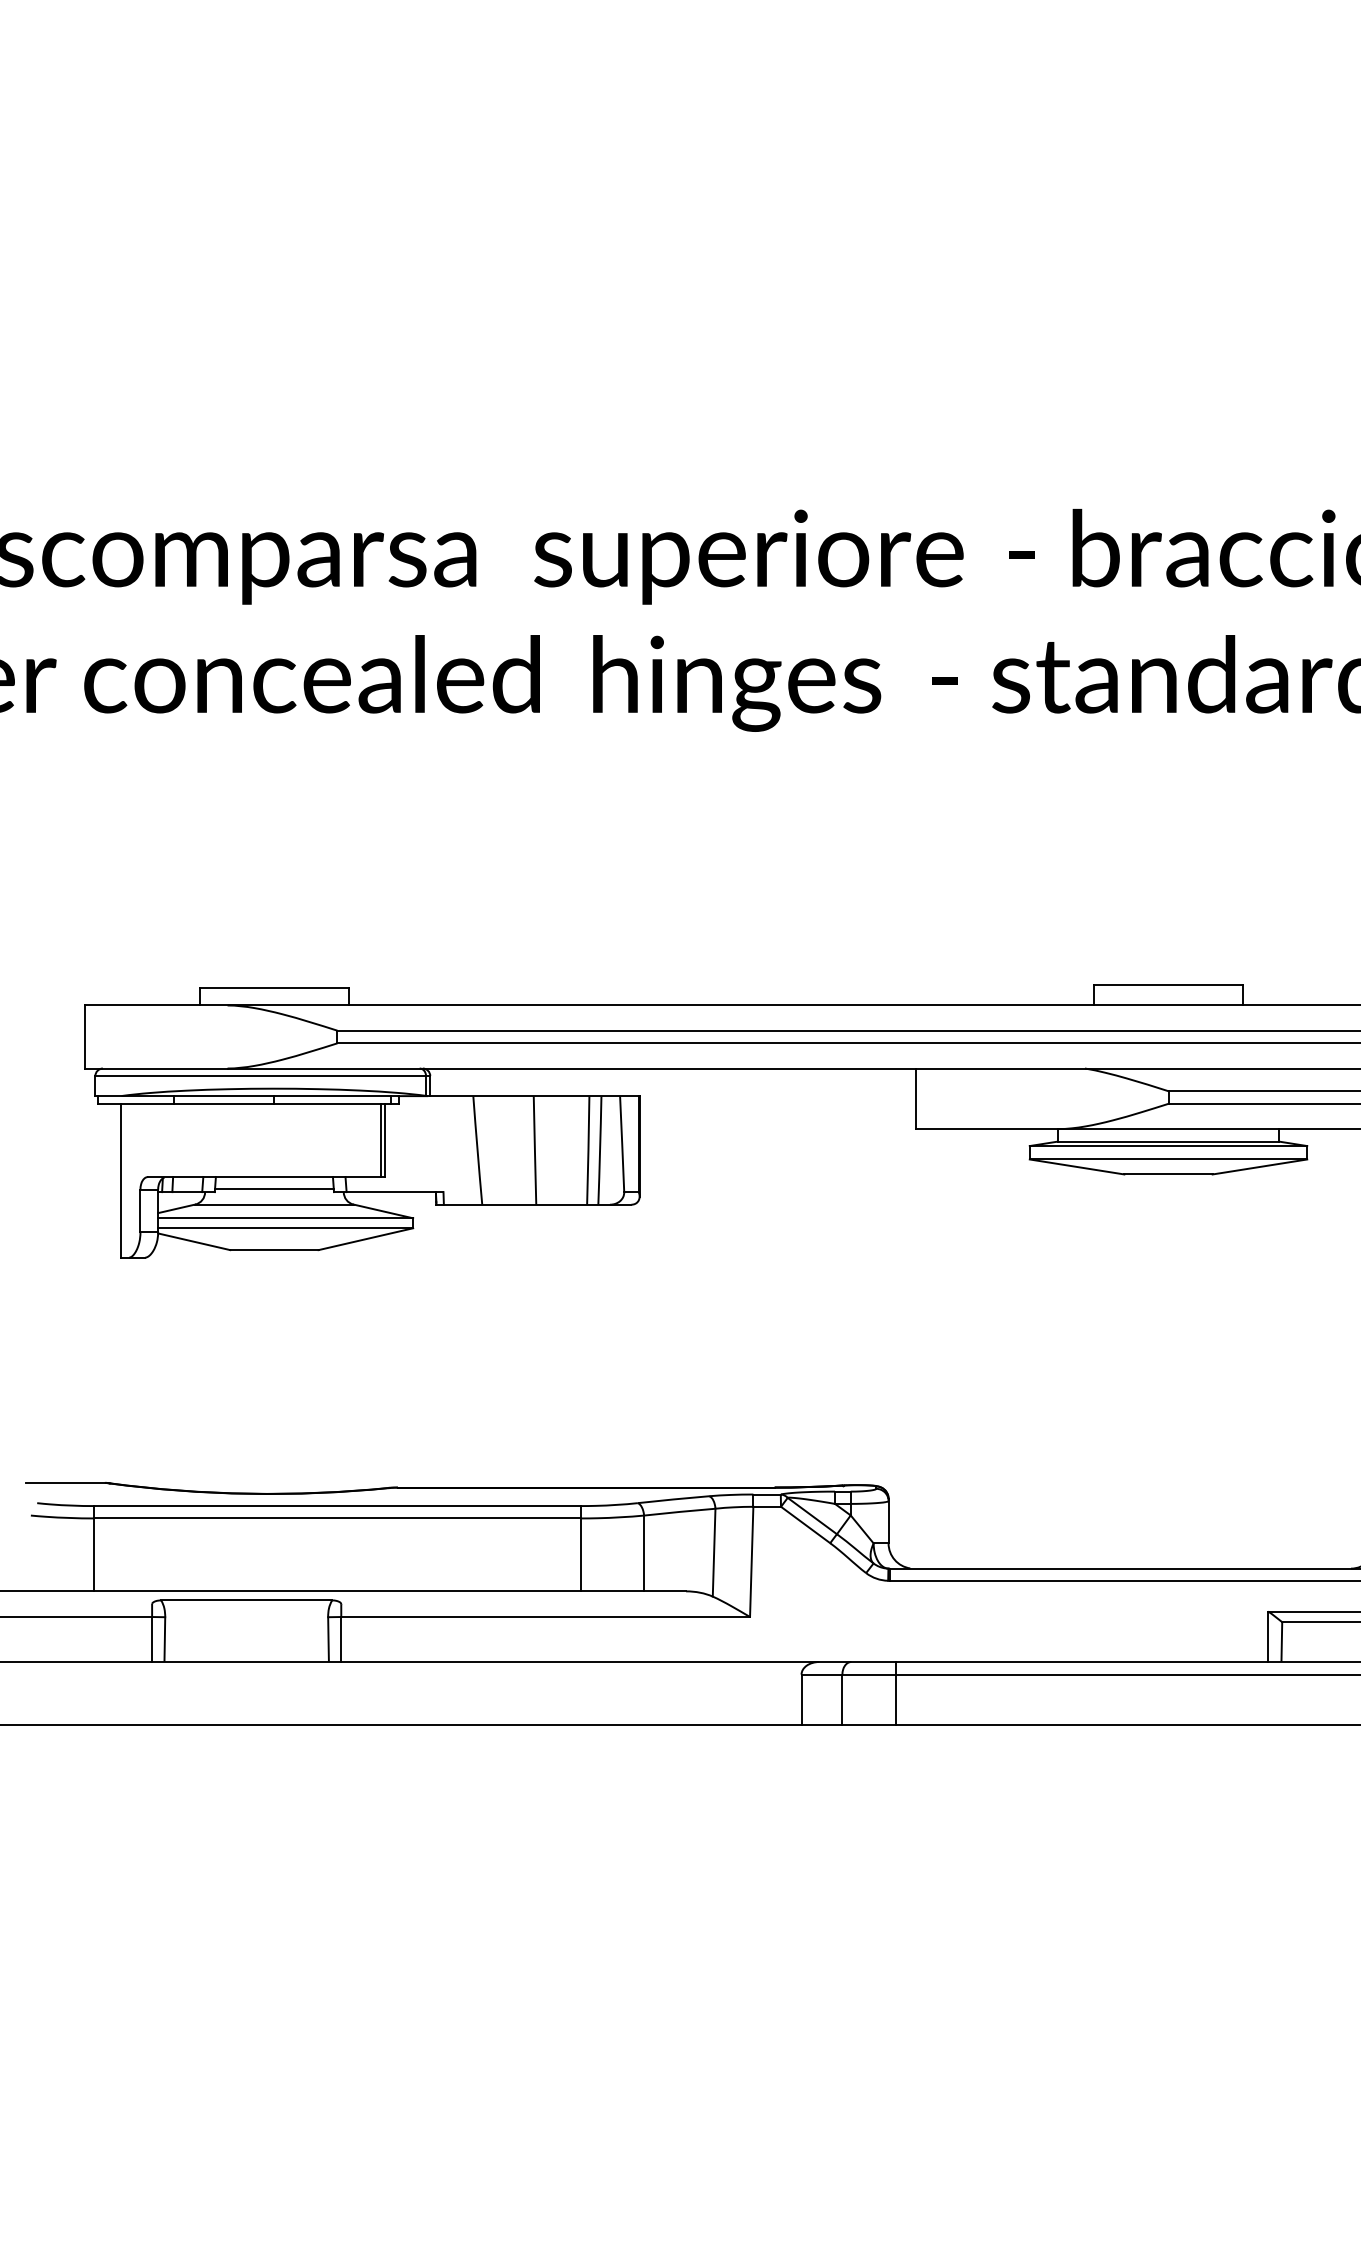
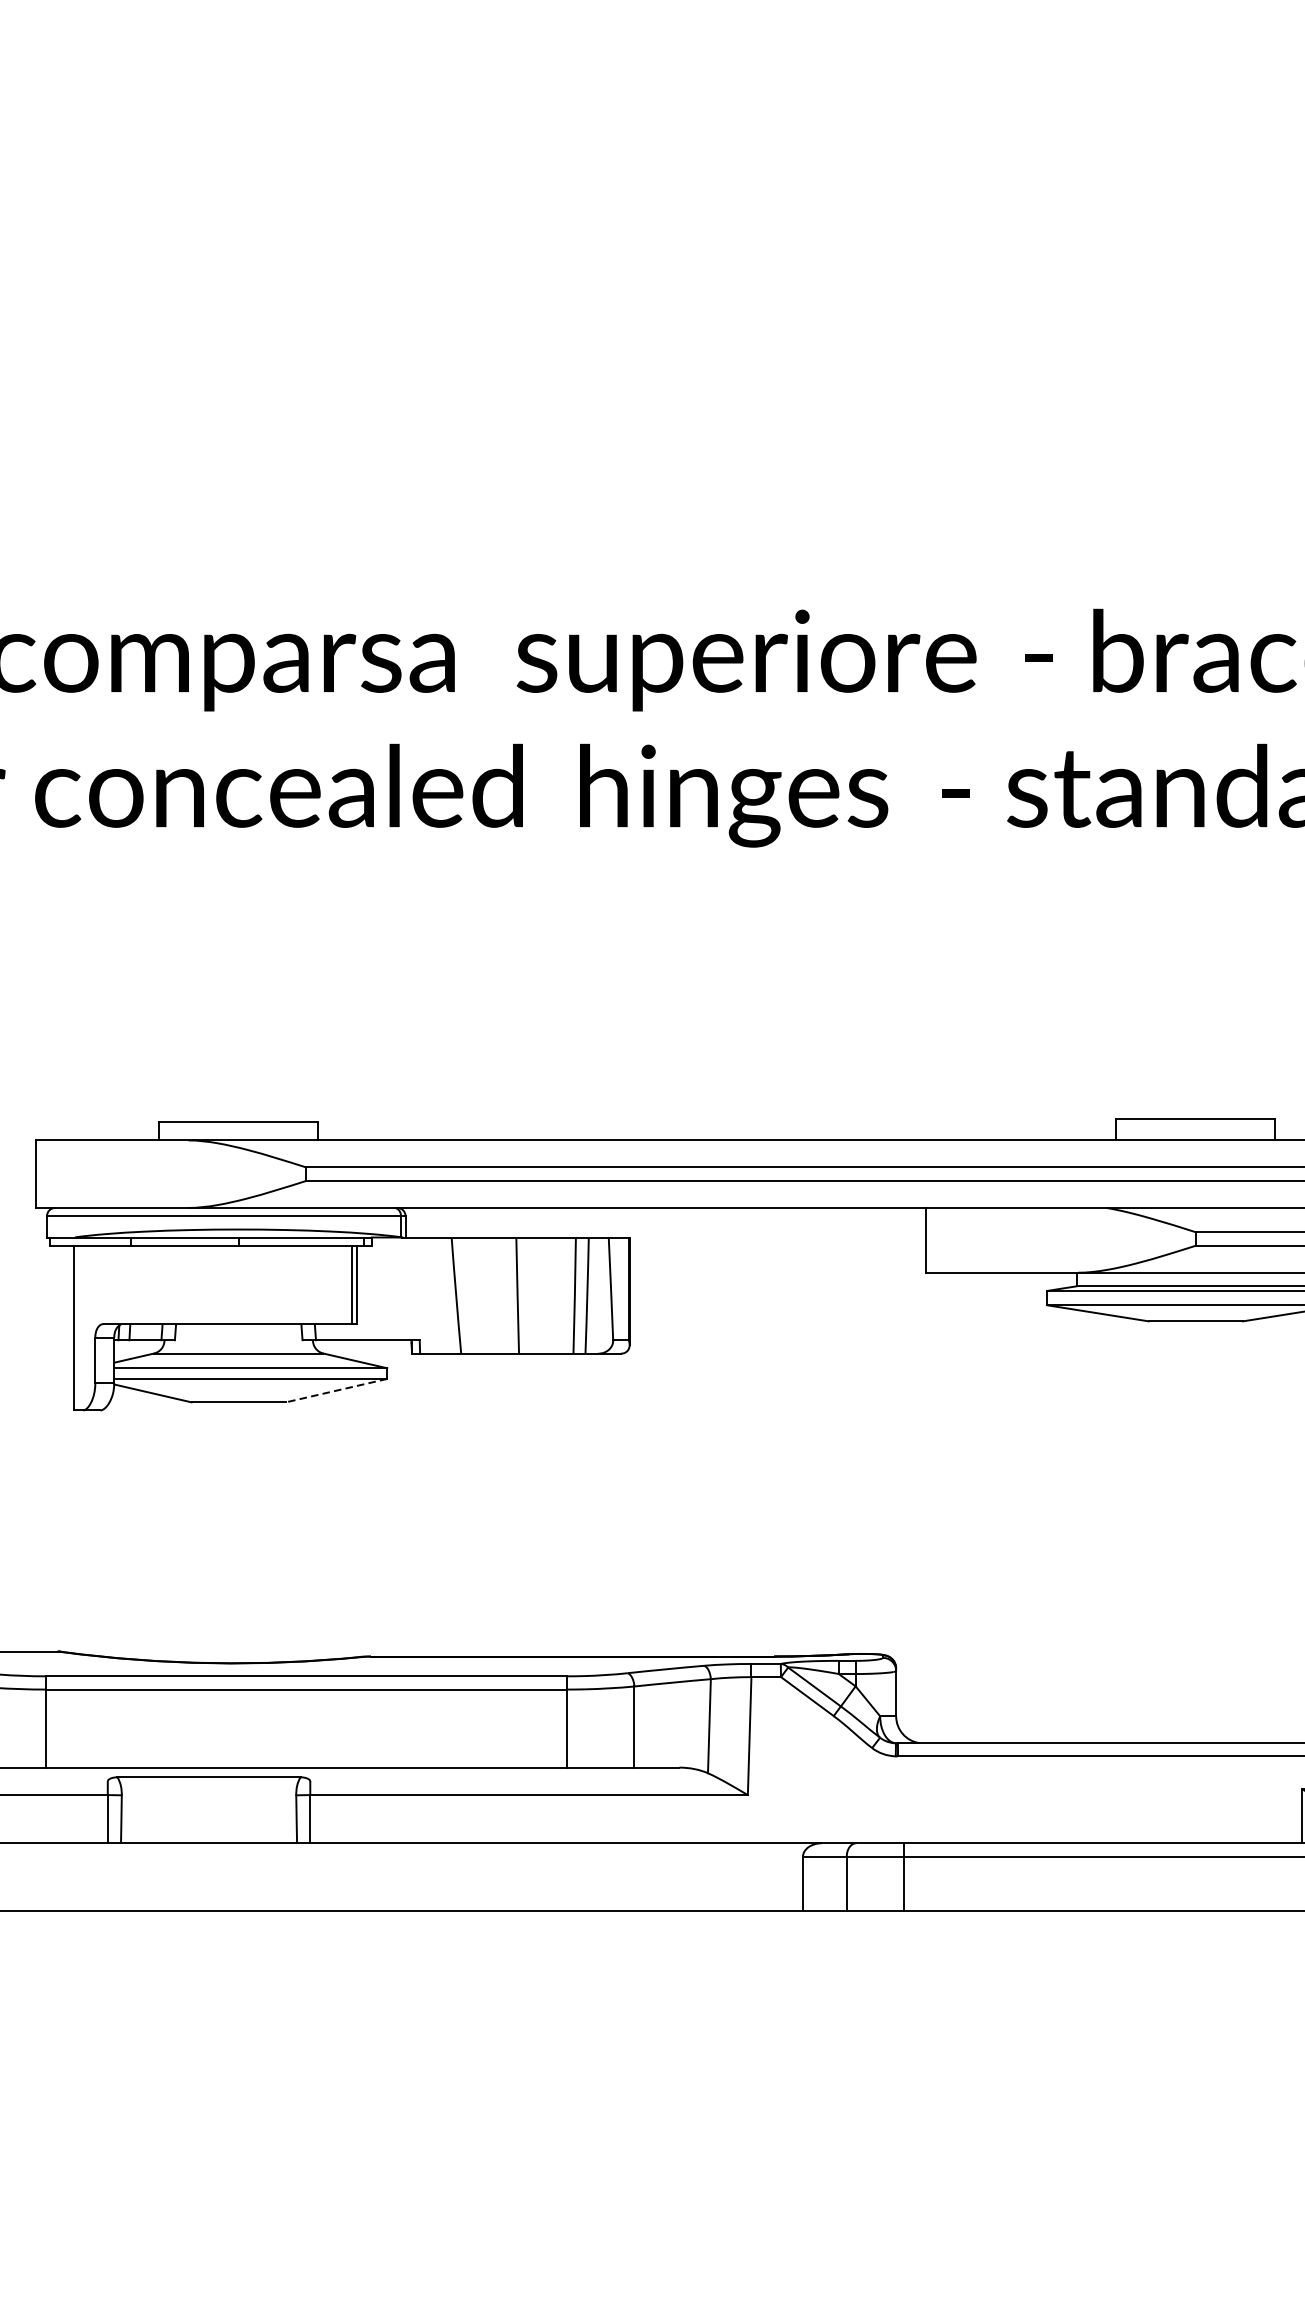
line: (274, 1189) -> (238, 1337), removed
line: (365, 1239) -> (336, 1390), solid -> dashed

